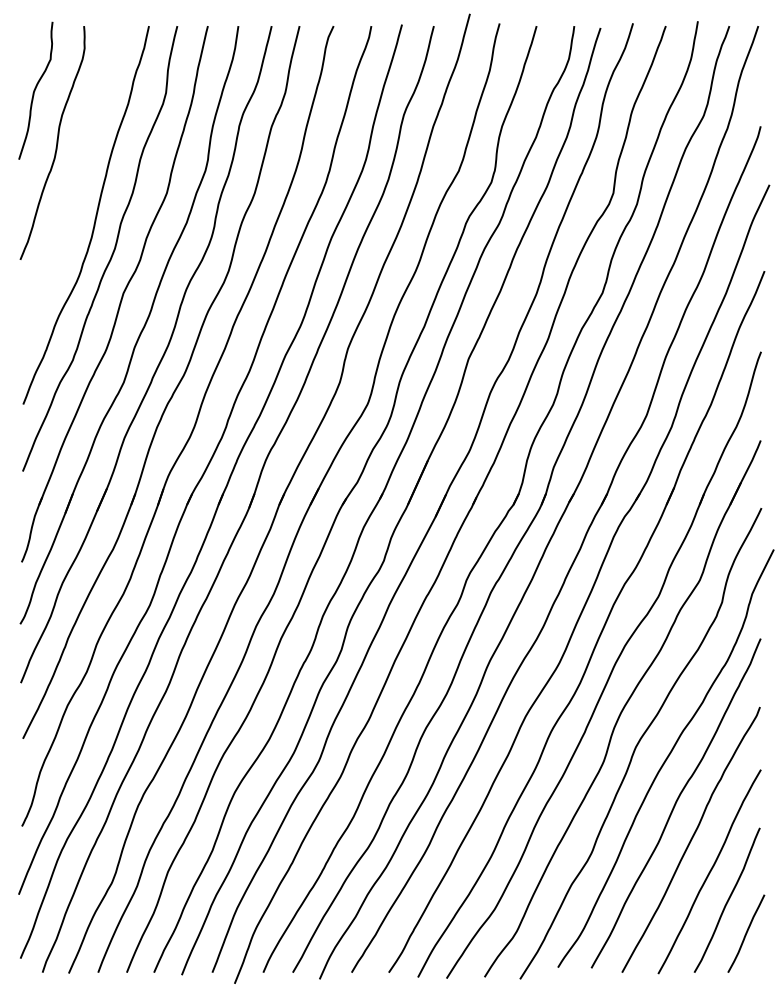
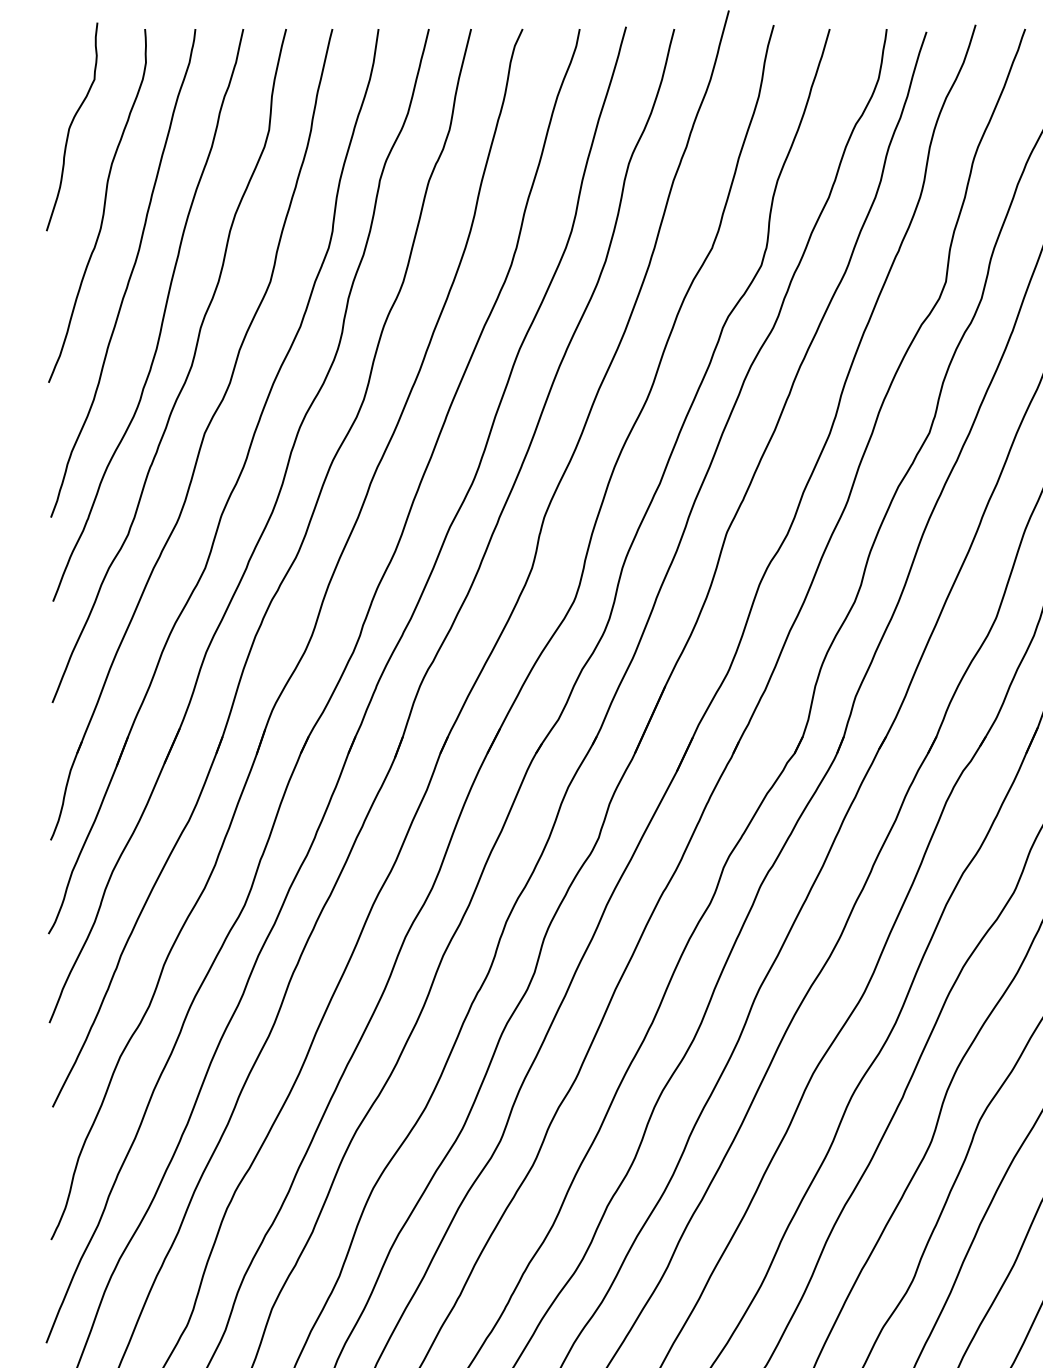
curve: (73, 188) -> (129, 274), added

